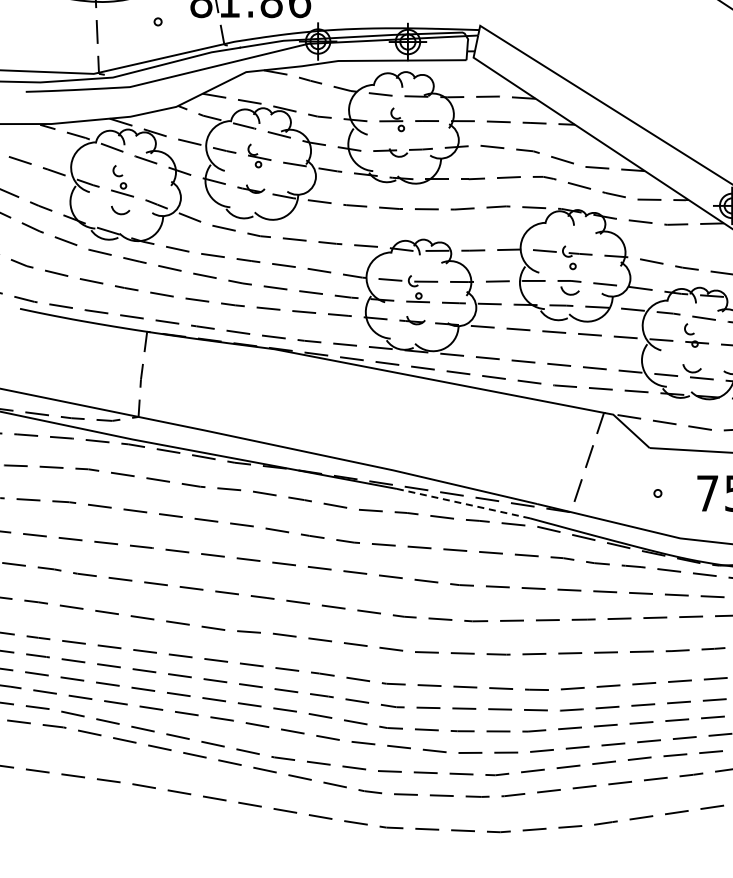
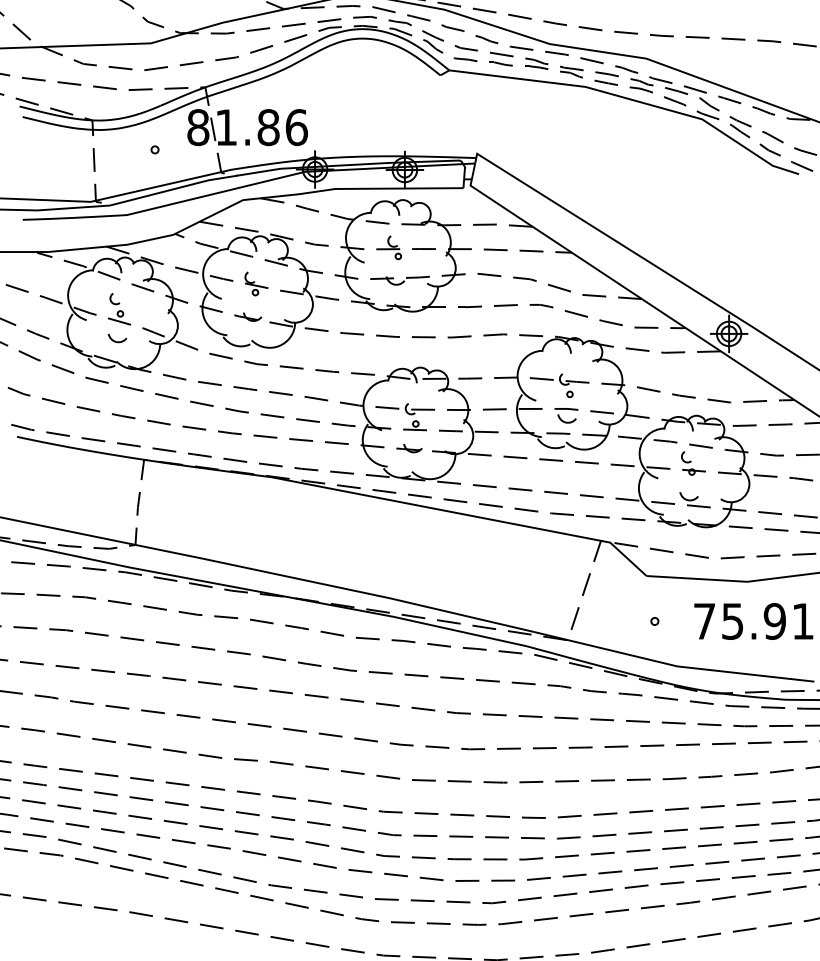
line: (463, 503) -> (460, 631), dashed -> solid

